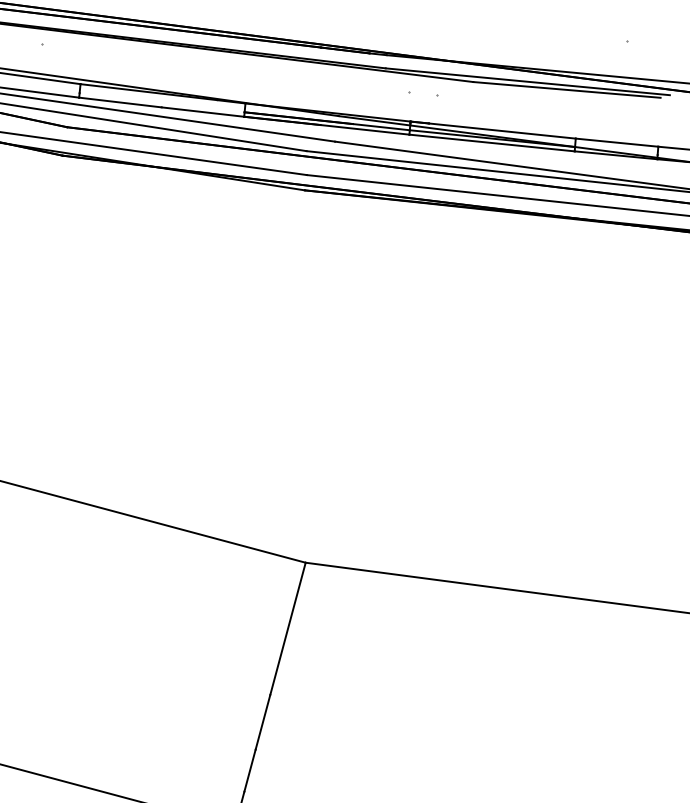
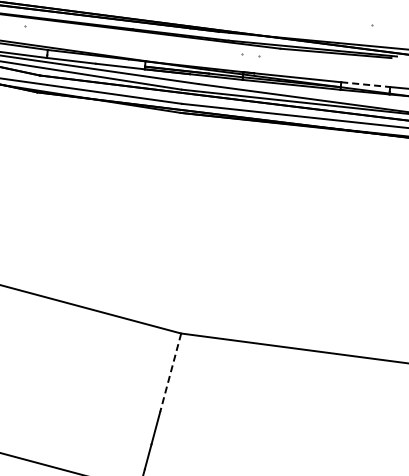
line: (616, 142) -> (365, 84), solid -> dashed
line: (287, 628) -> (170, 372), solid -> dashed

